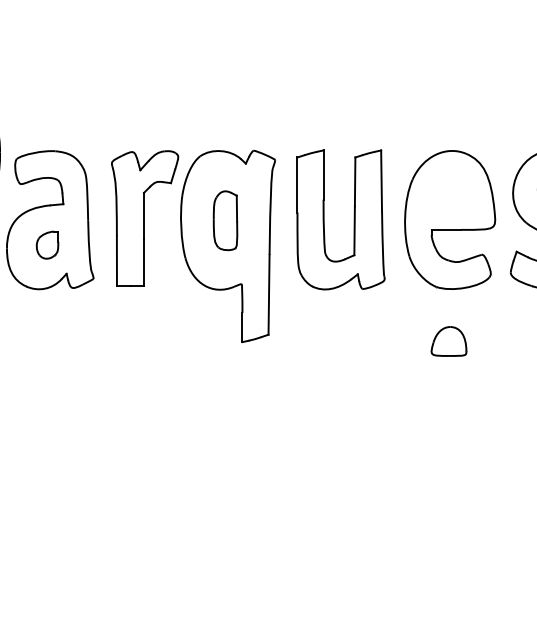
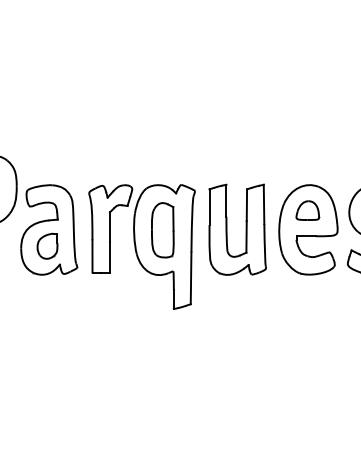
part: (224, 220) -> (162, 230), size x1.43
part: (47, 244) -> (47, 245), size x1.43
part: (448, 341) -> (307, 210), moved

